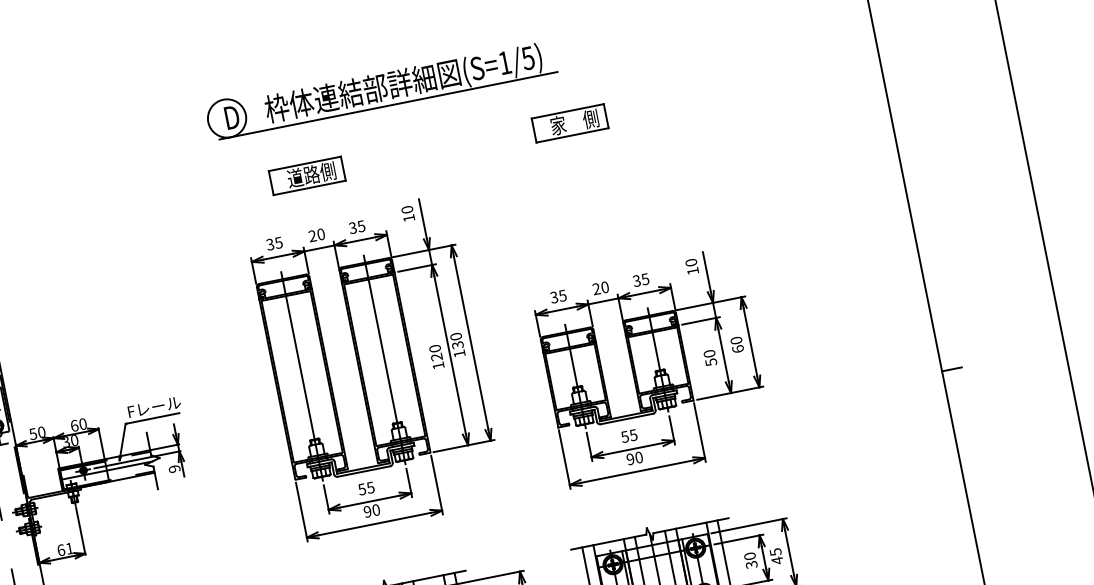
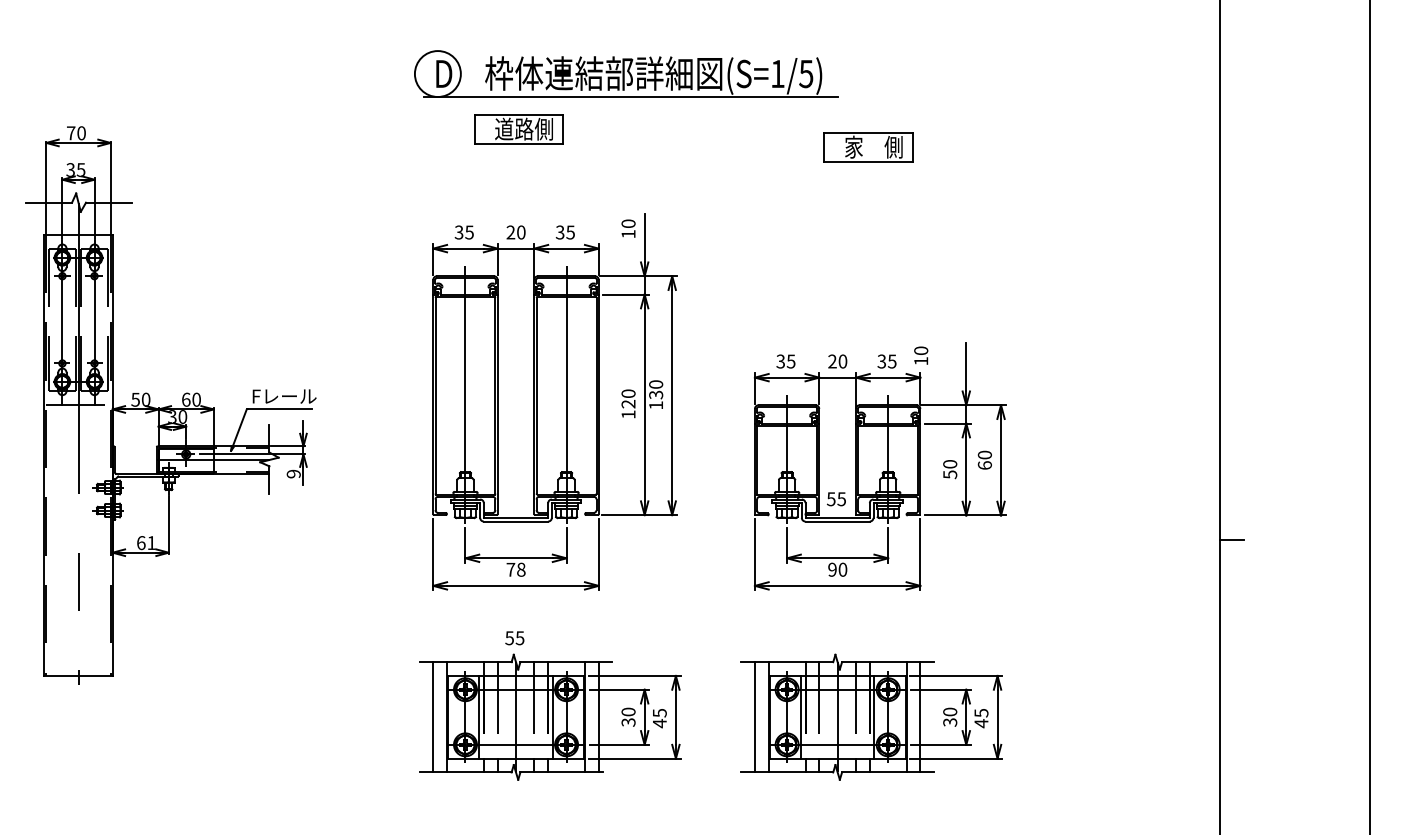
part: (570, 123) -> (868, 147), moved
part: (307, 176) -> (518, 129), moved
text: (692, 266) -> (921, 355), moved
text: (629, 436) -> (836, 499), moved
text: (366, 488) -> (514, 638), moved
text: (371, 510) -> (515, 569), 90 -> 78

